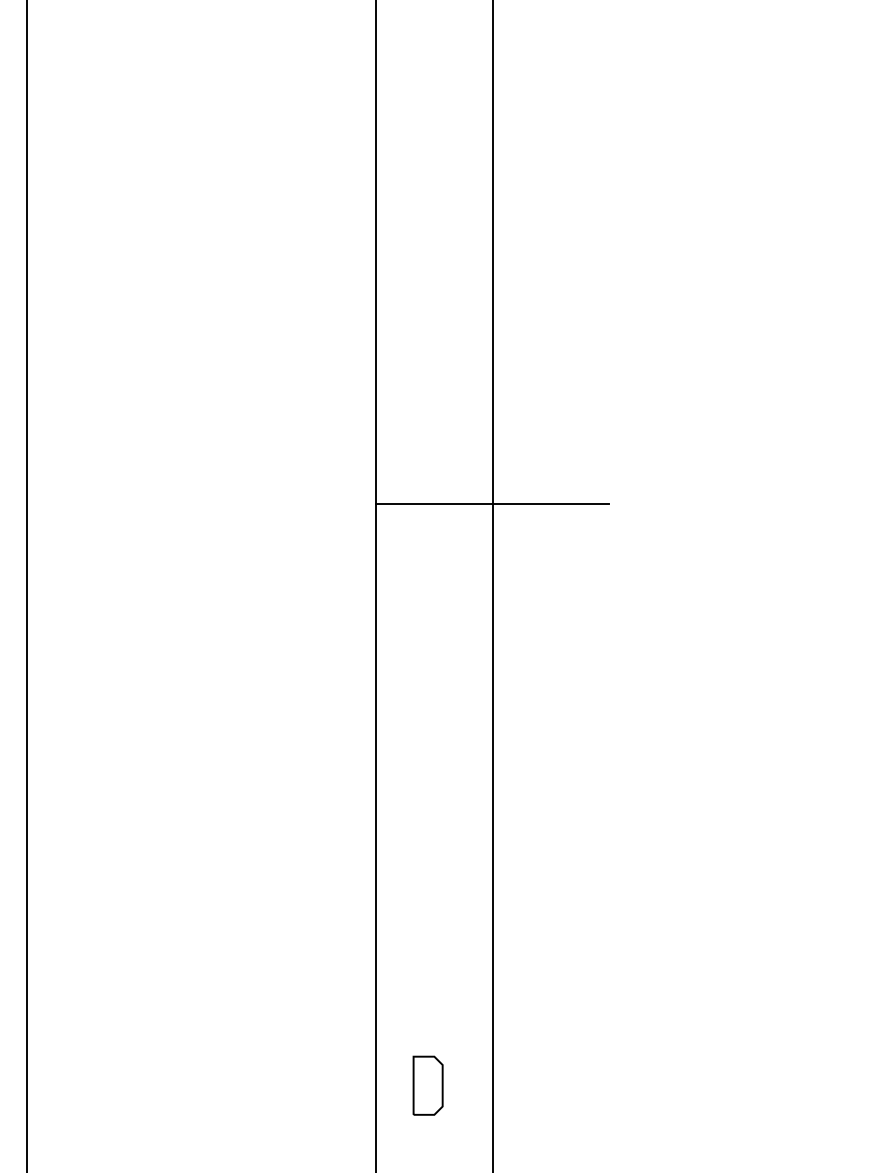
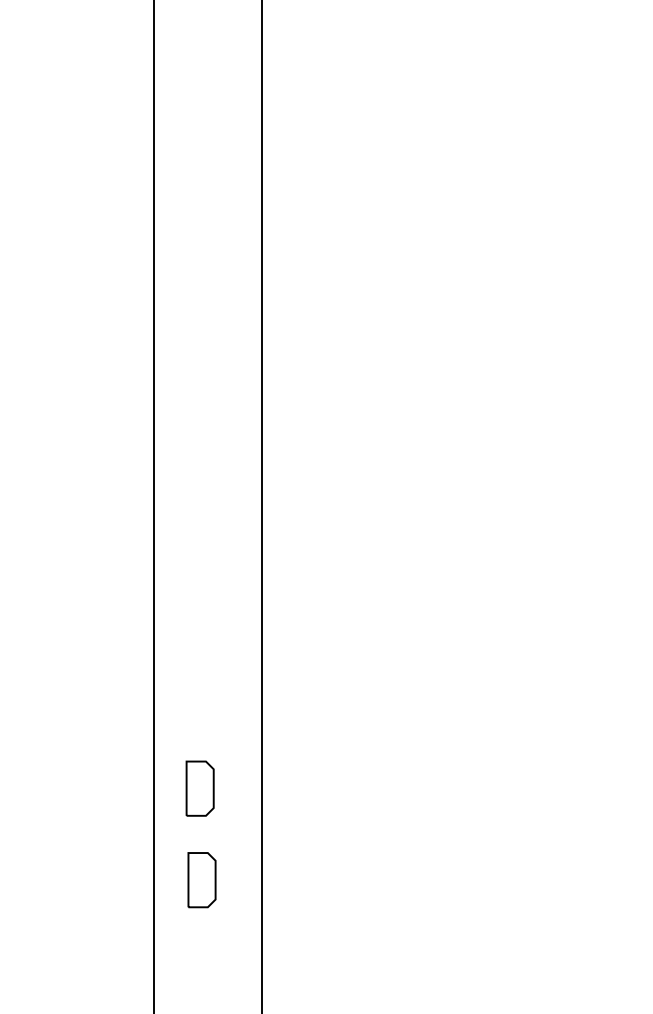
line: (492, 503) -> (262, 336), removed
part: (425, 987) -> (199, 788), added

